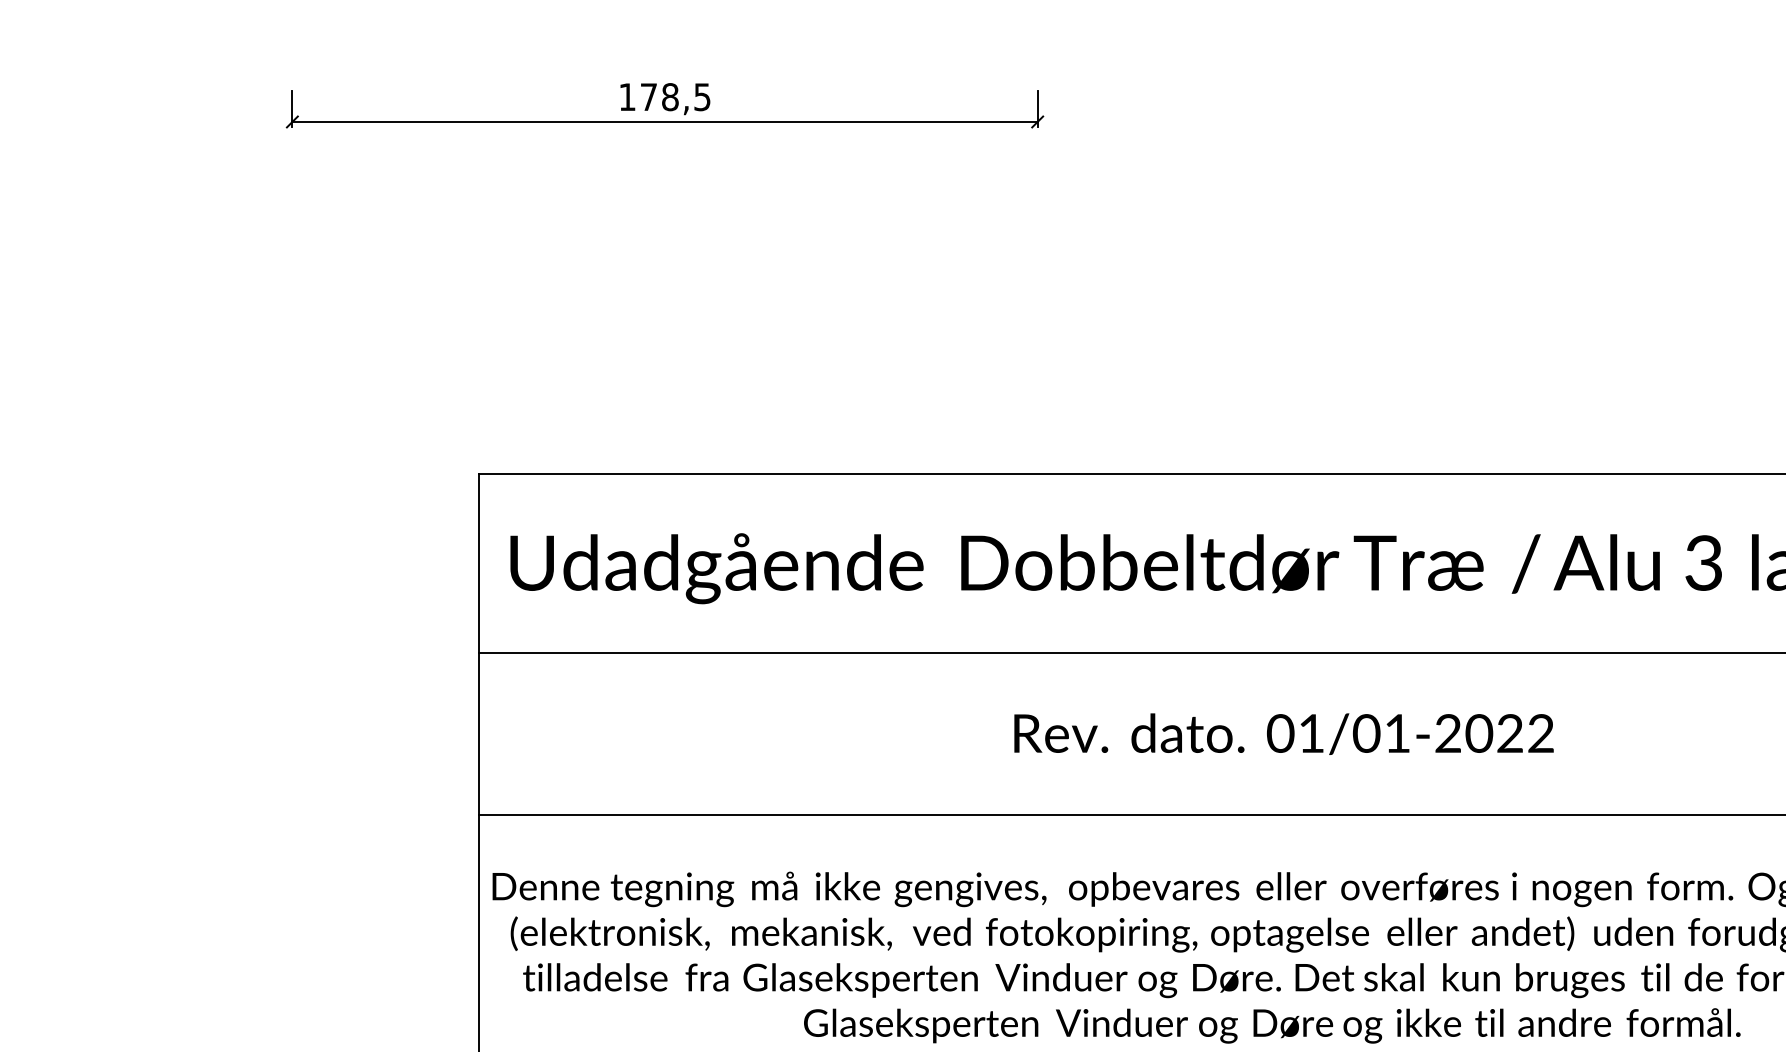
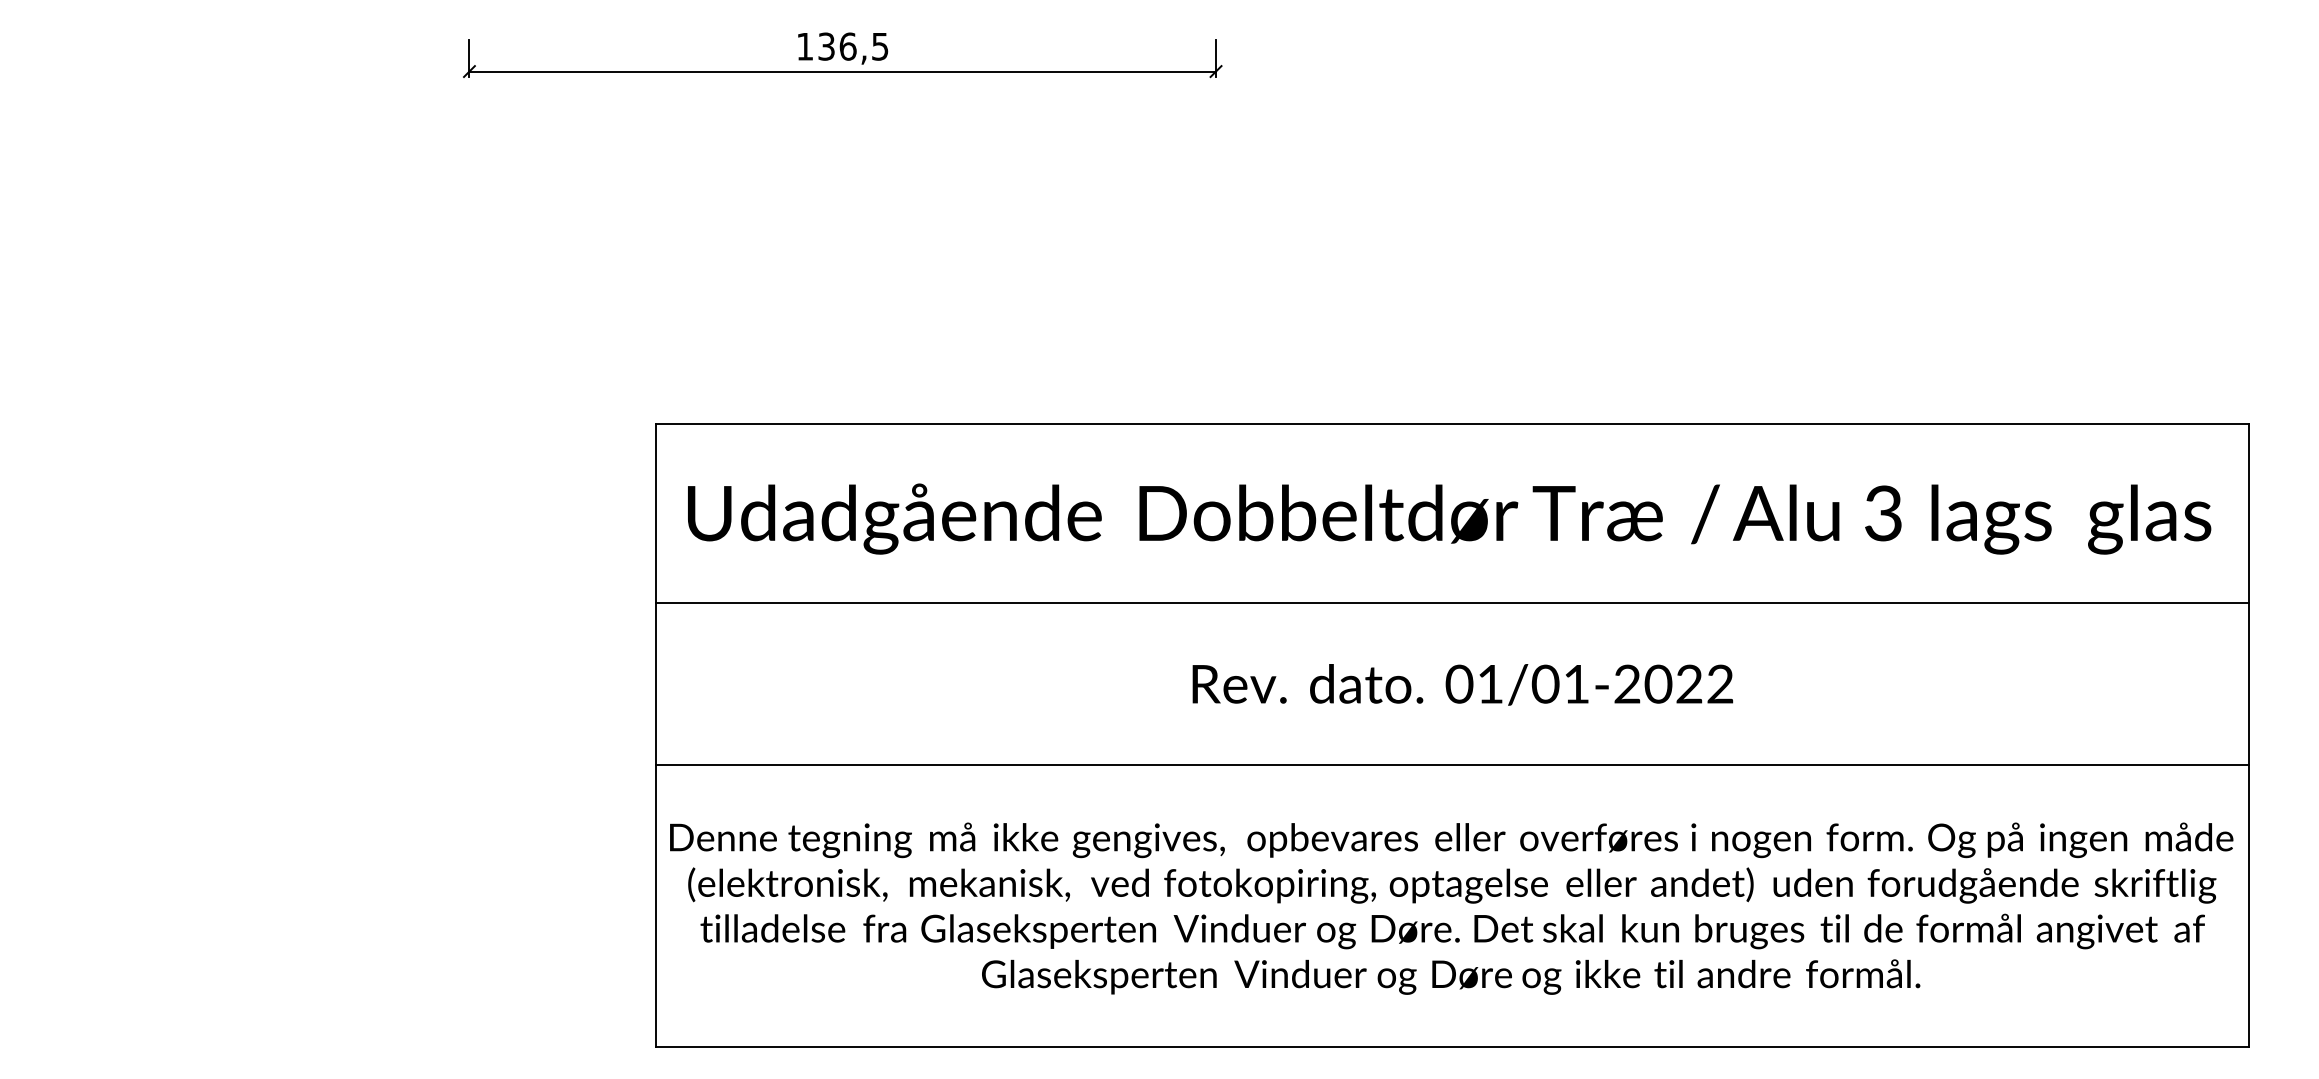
text: (659, 96) -> (837, 46), 178,5 -> 136,5

